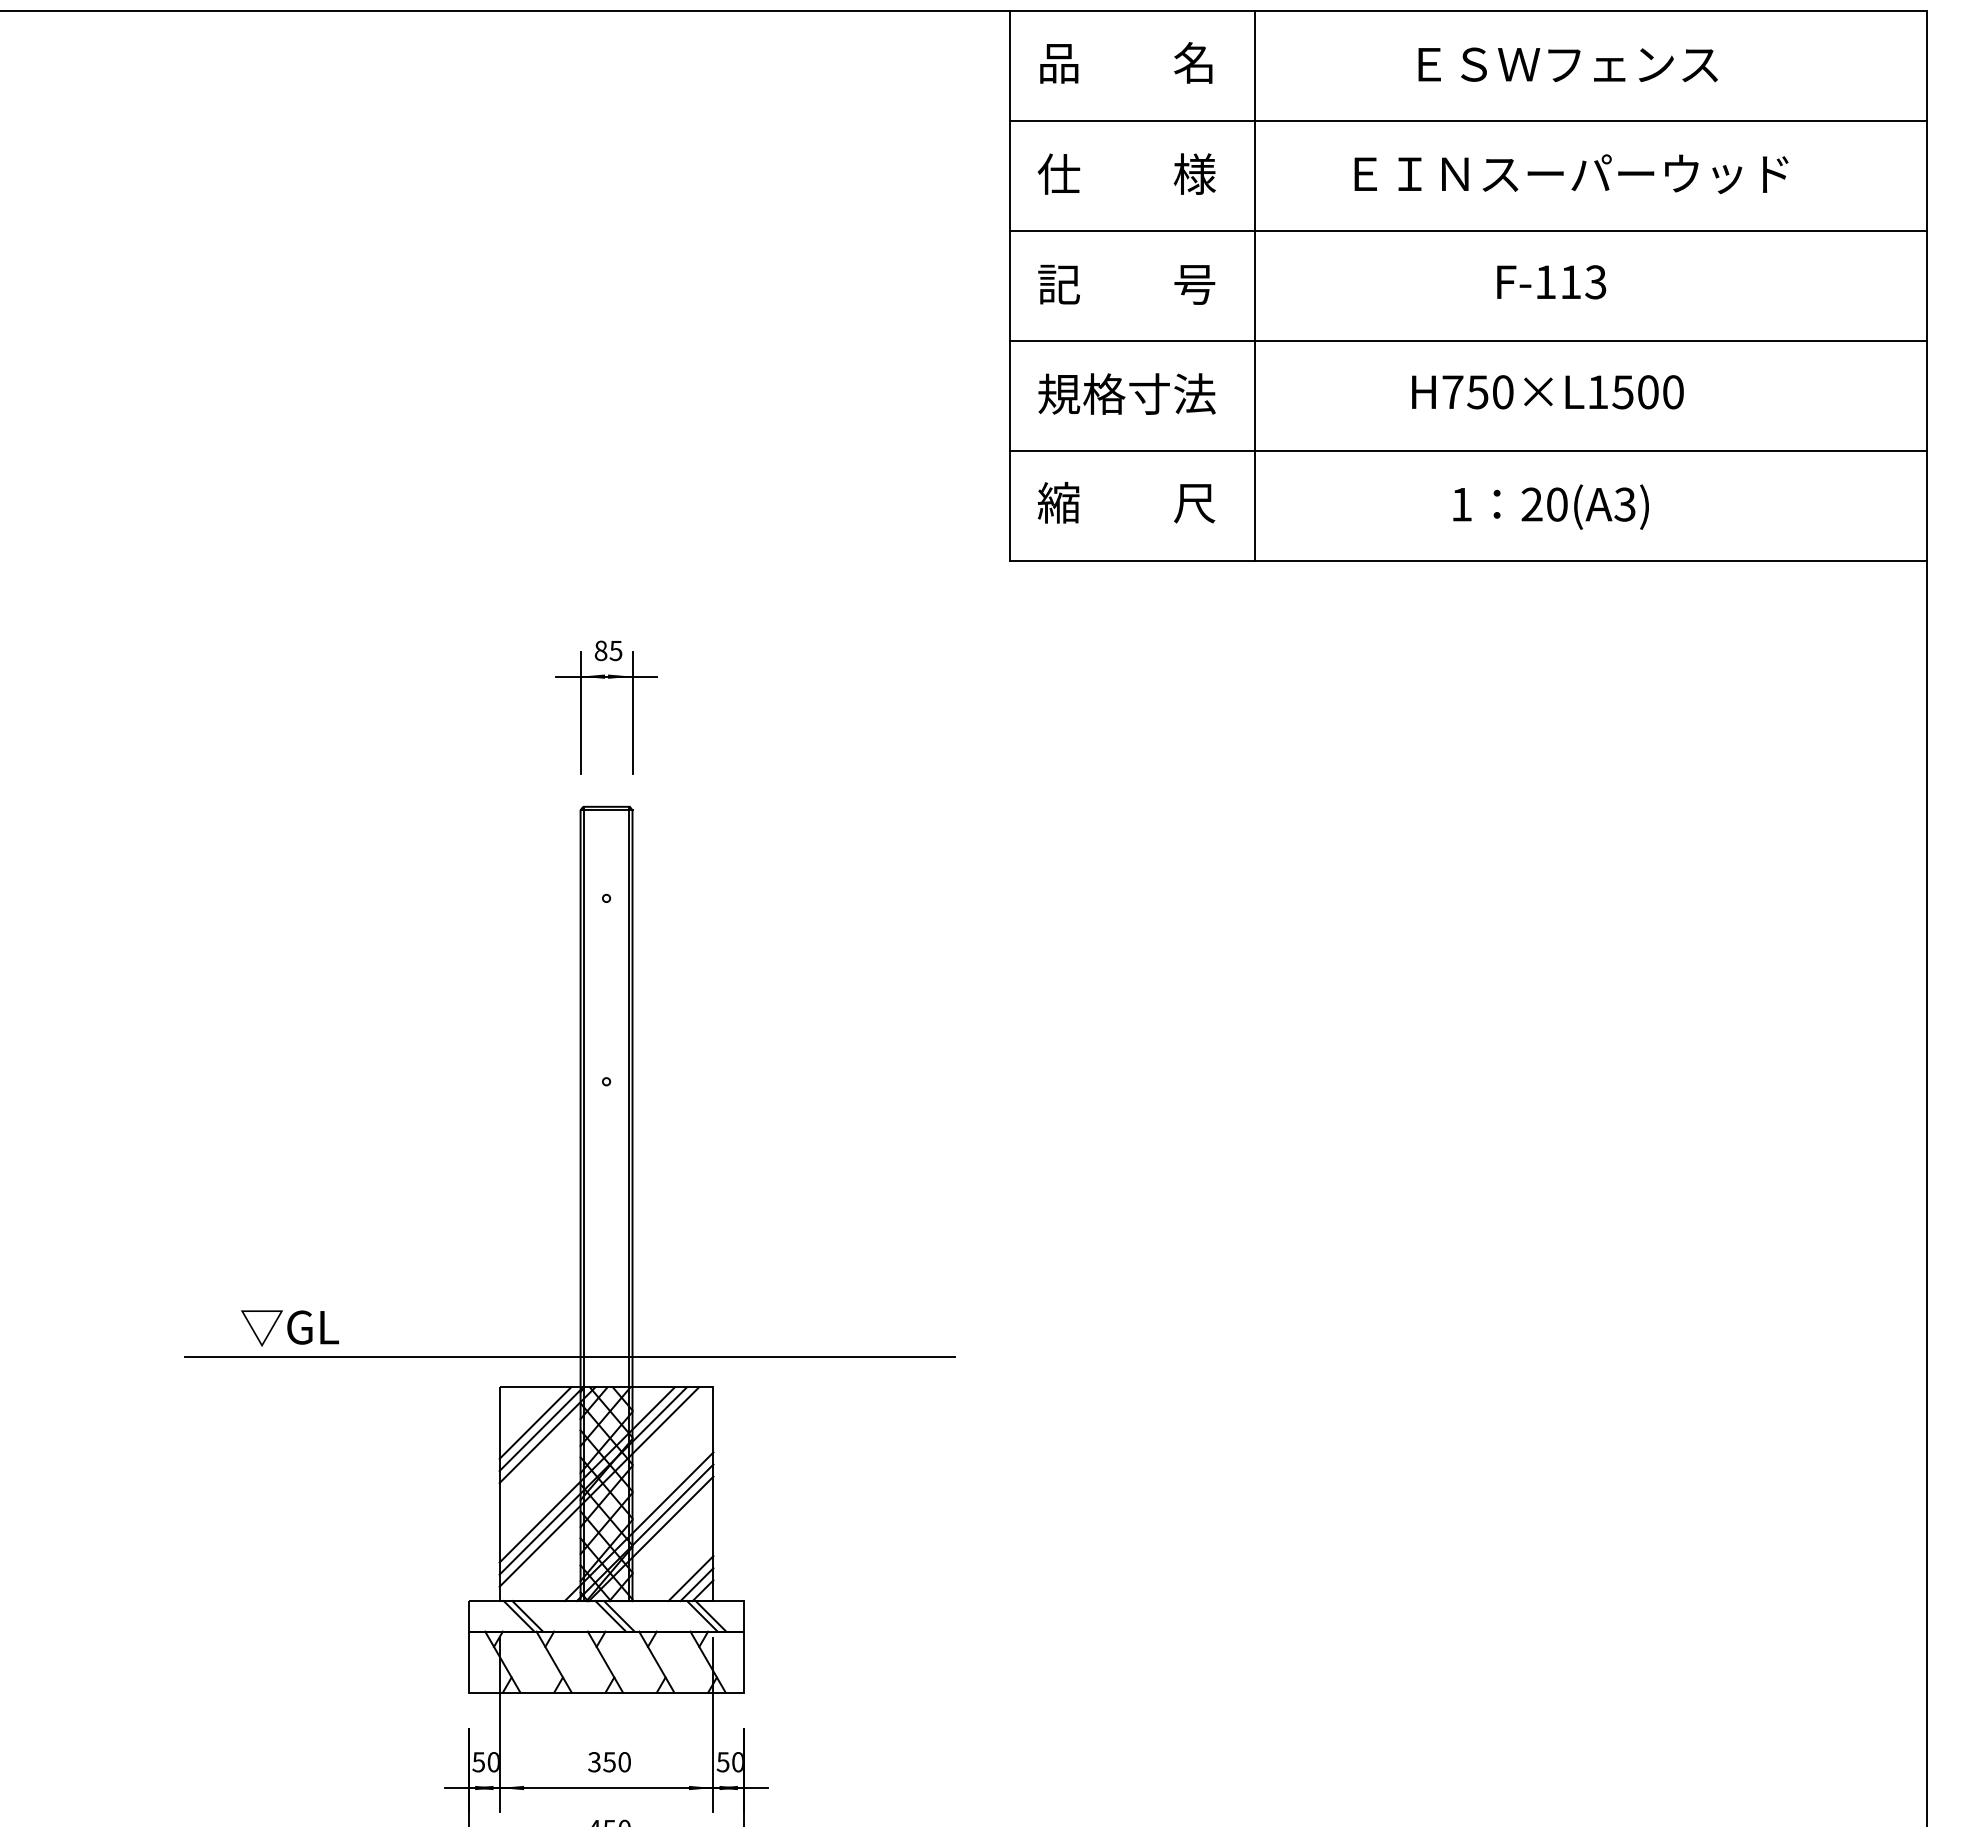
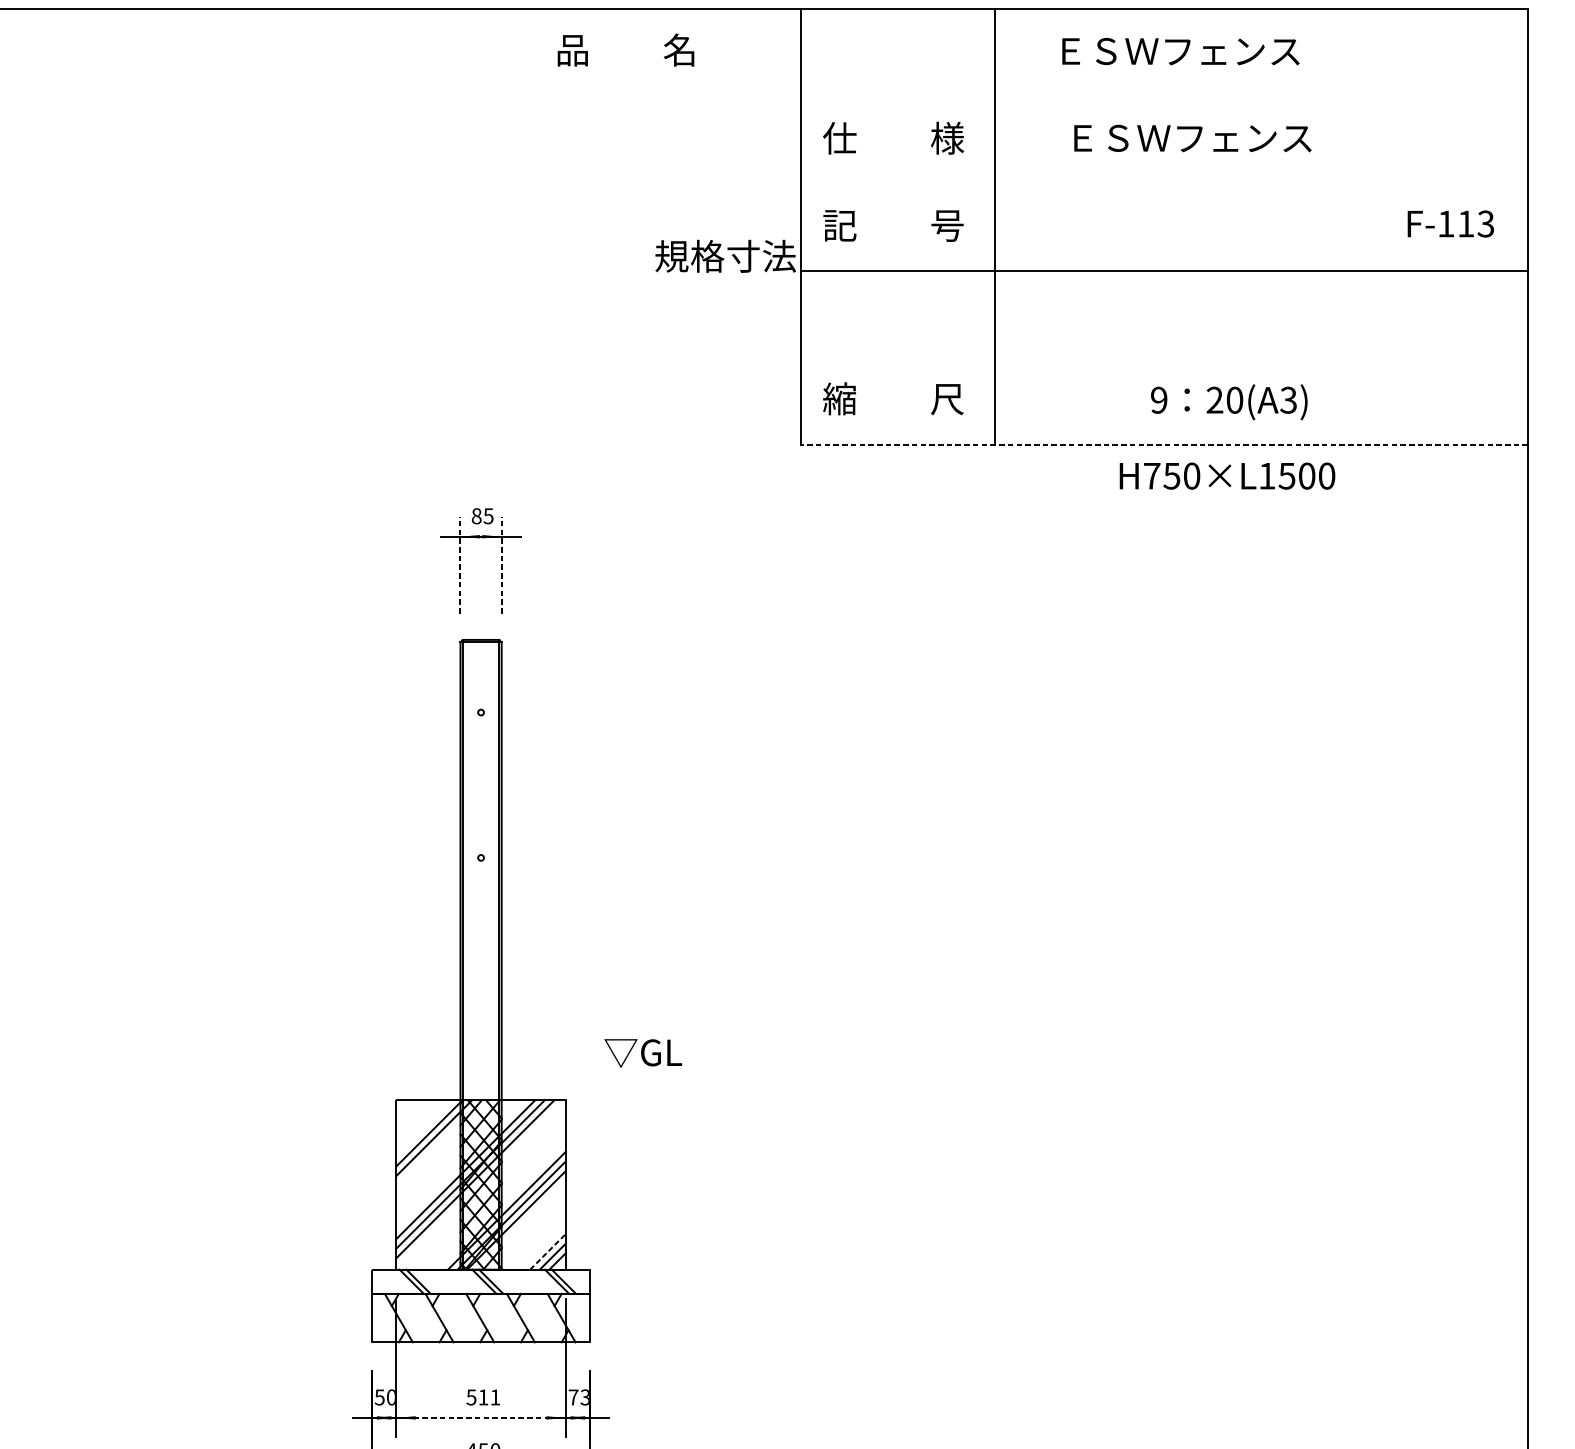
text: (1126, 62) -> (626, 49), moved
text: (1567, 64) -> (1180, 51), moved
line: (1468, 121) -> (1164, 96), removed
text: (1592, 174) -> (1262, 138), ＥＩＮスーパーウッド -> ＥＳＷフェンス
line: (1468, 231) -> (1164, 183), removed
text: (1551, 282) -> (1450, 224), moved
text: (1547, 392) -> (1227, 476), moved
text: (1126, 393) -> (725, 255), moved
line: (1468, 451) -> (1164, 358), removed
text: (1461, 504) -> (1158, 400), 1 -> 9
line: (1468, 561) -> (1164, 445), solid -> dashed
line: (580, 712) -> (460, 565), solid -> dashed
line: (632, 712) -> (501, 565), solid -> dashed
text: (289, 1328) -> (642, 1053), moved
line: (569, 1356) -> (451, 1075), removed
line: (535, 1422) -> (424, 1128), removed
line: (690, 1578) -> (547, 1251), solid -> dashed
text: (609, 1762) -> (483, 1397), 350 -> 511
text: (729, 1762) -> (578, 1397), 50 -> 73
line: (606, 1788) -> (481, 1418), solid -> dashed

